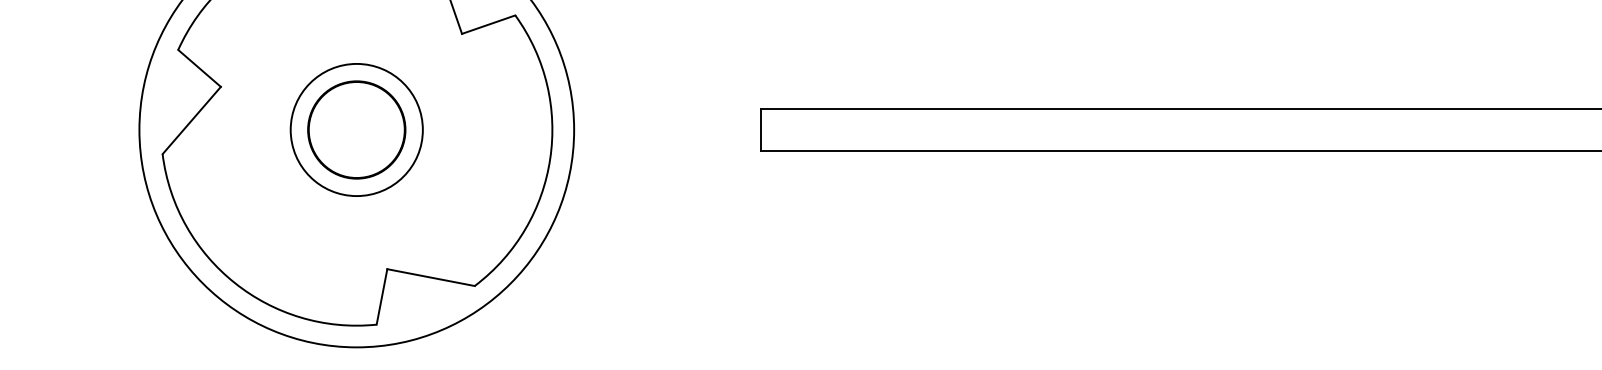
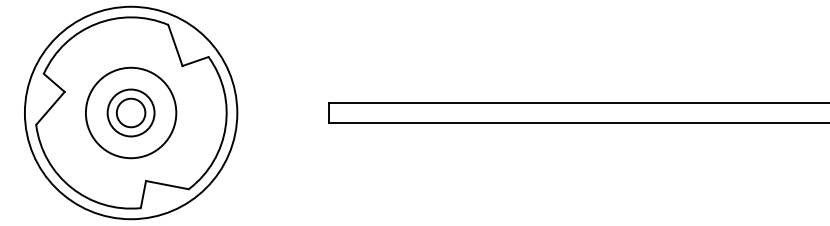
circle: (355, 128) -> (130, 112), size x0.6
circle: (355, 128) -> (130, 112), size x1.4

